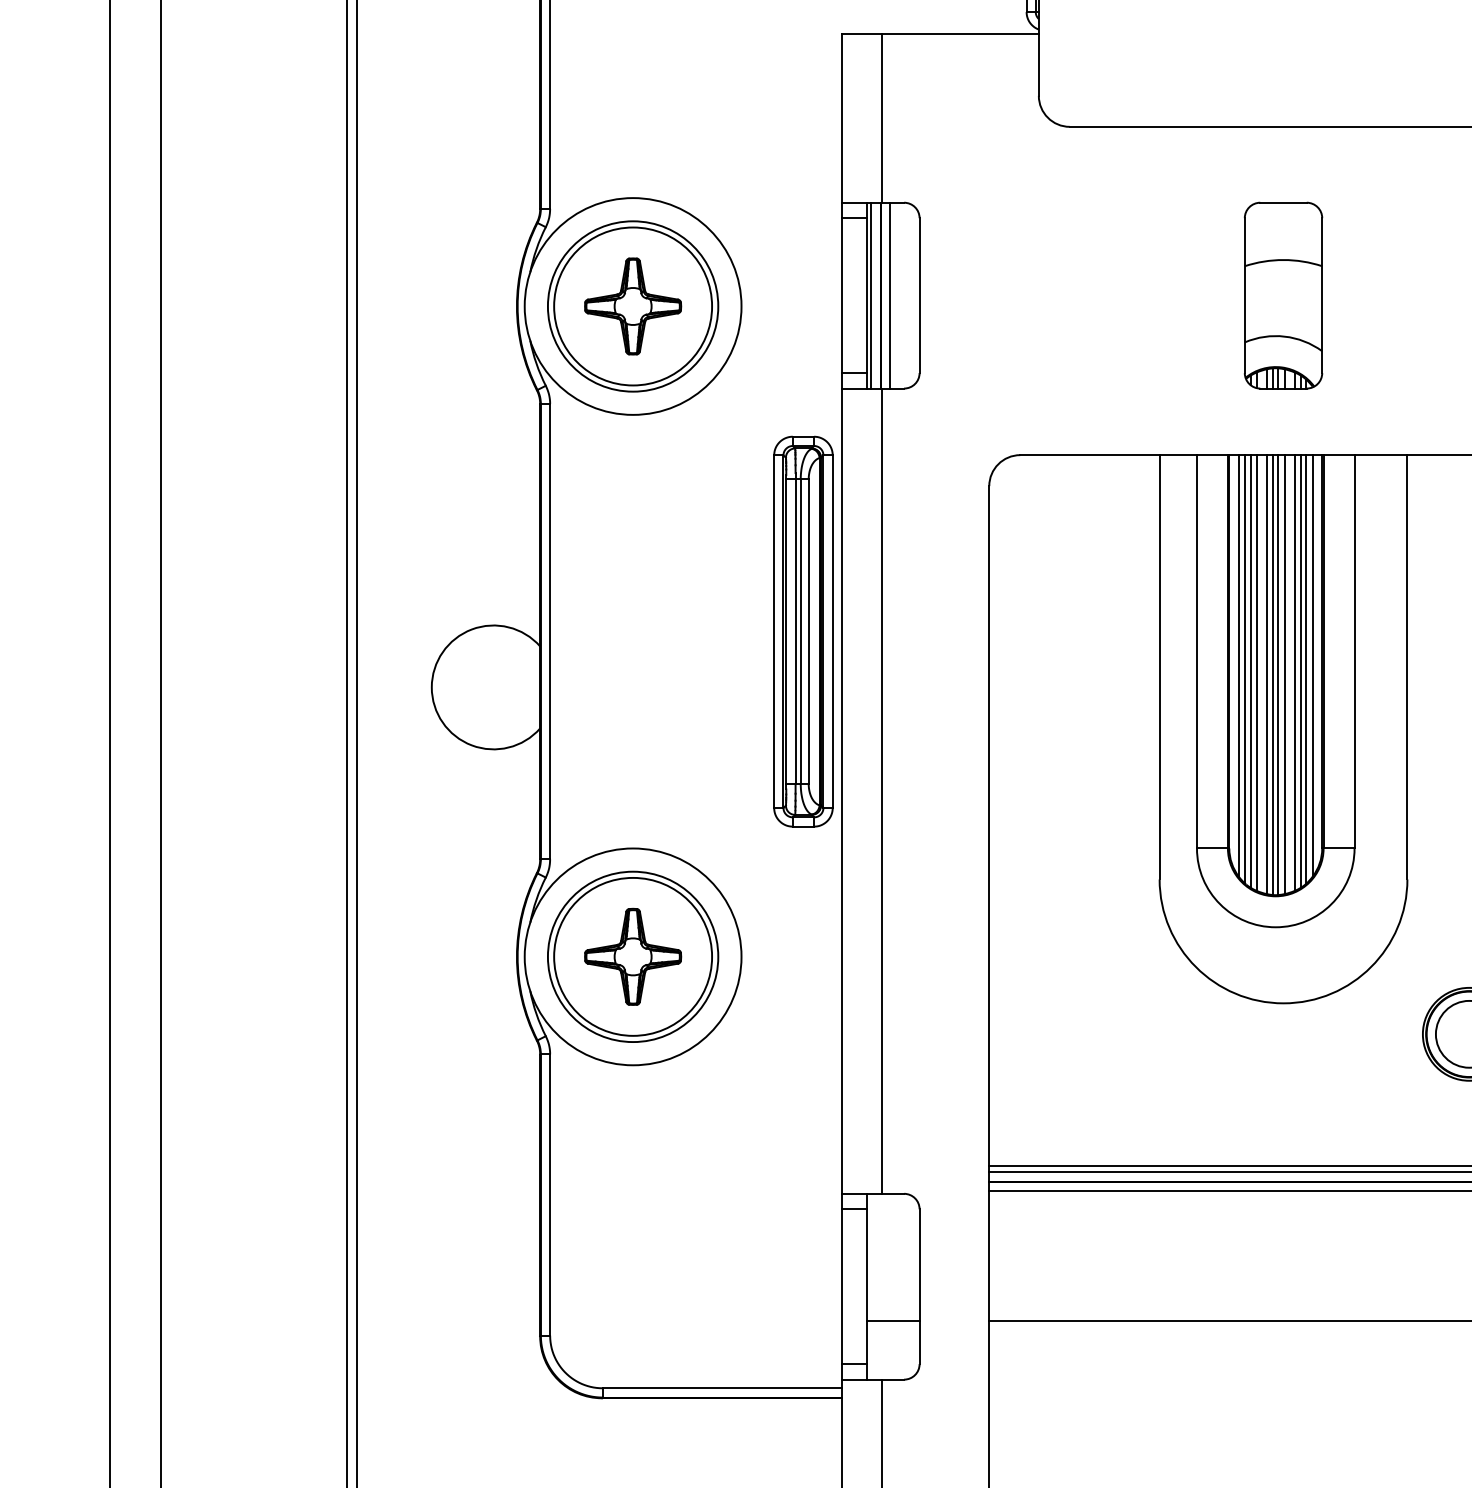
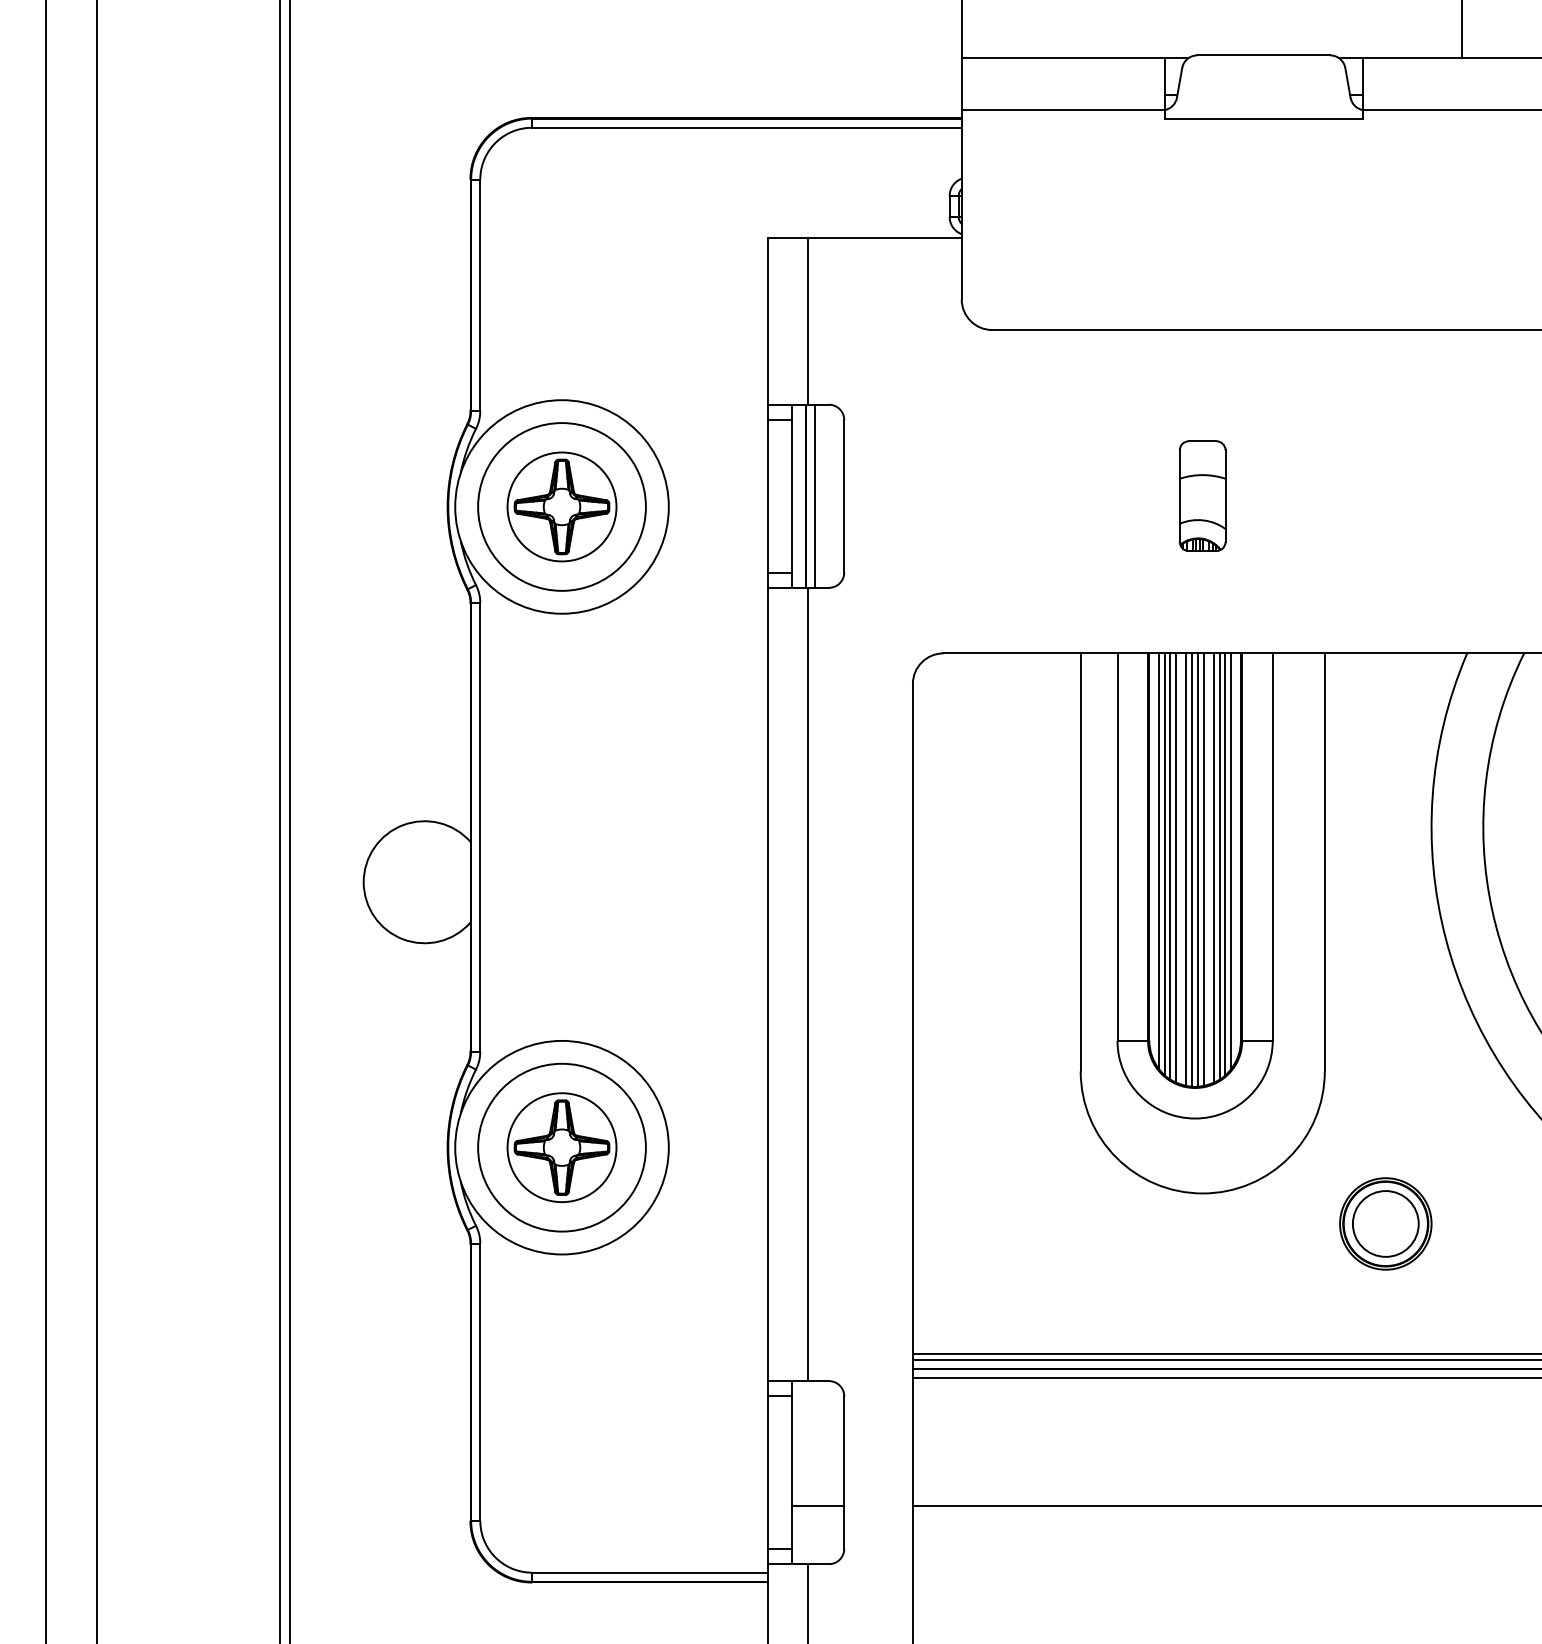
line: (871, 294) -> (796, 495), removed
part: (1283, 294) -> (1202, 495), size x0.6
circle: (632, 306) -> (561, 506), size x0.7
part: (803, 631) -> (729, 827), removed
circle: (632, 956) -> (561, 1147), size x0.7

